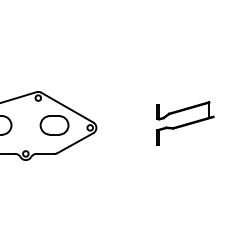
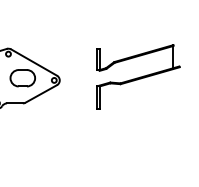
part: (185, 123) -> (138, 76), size x1.67

